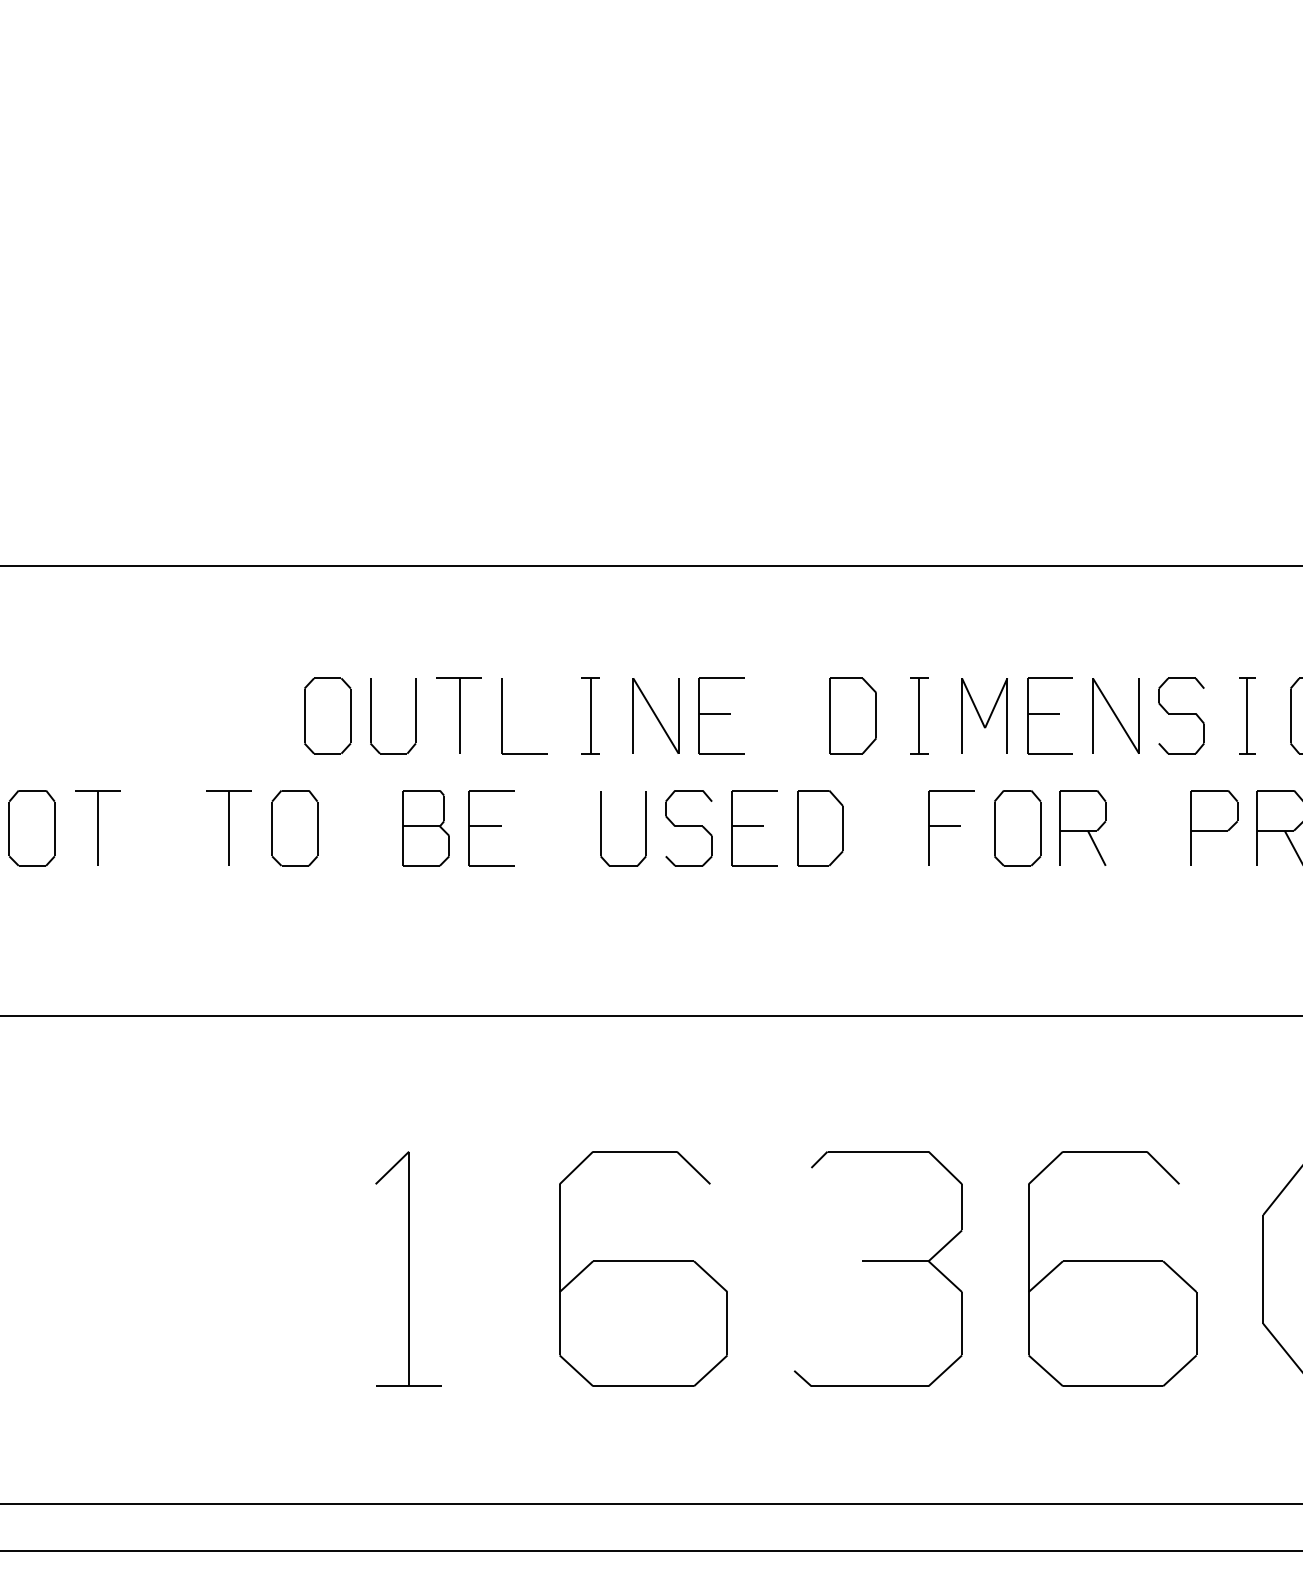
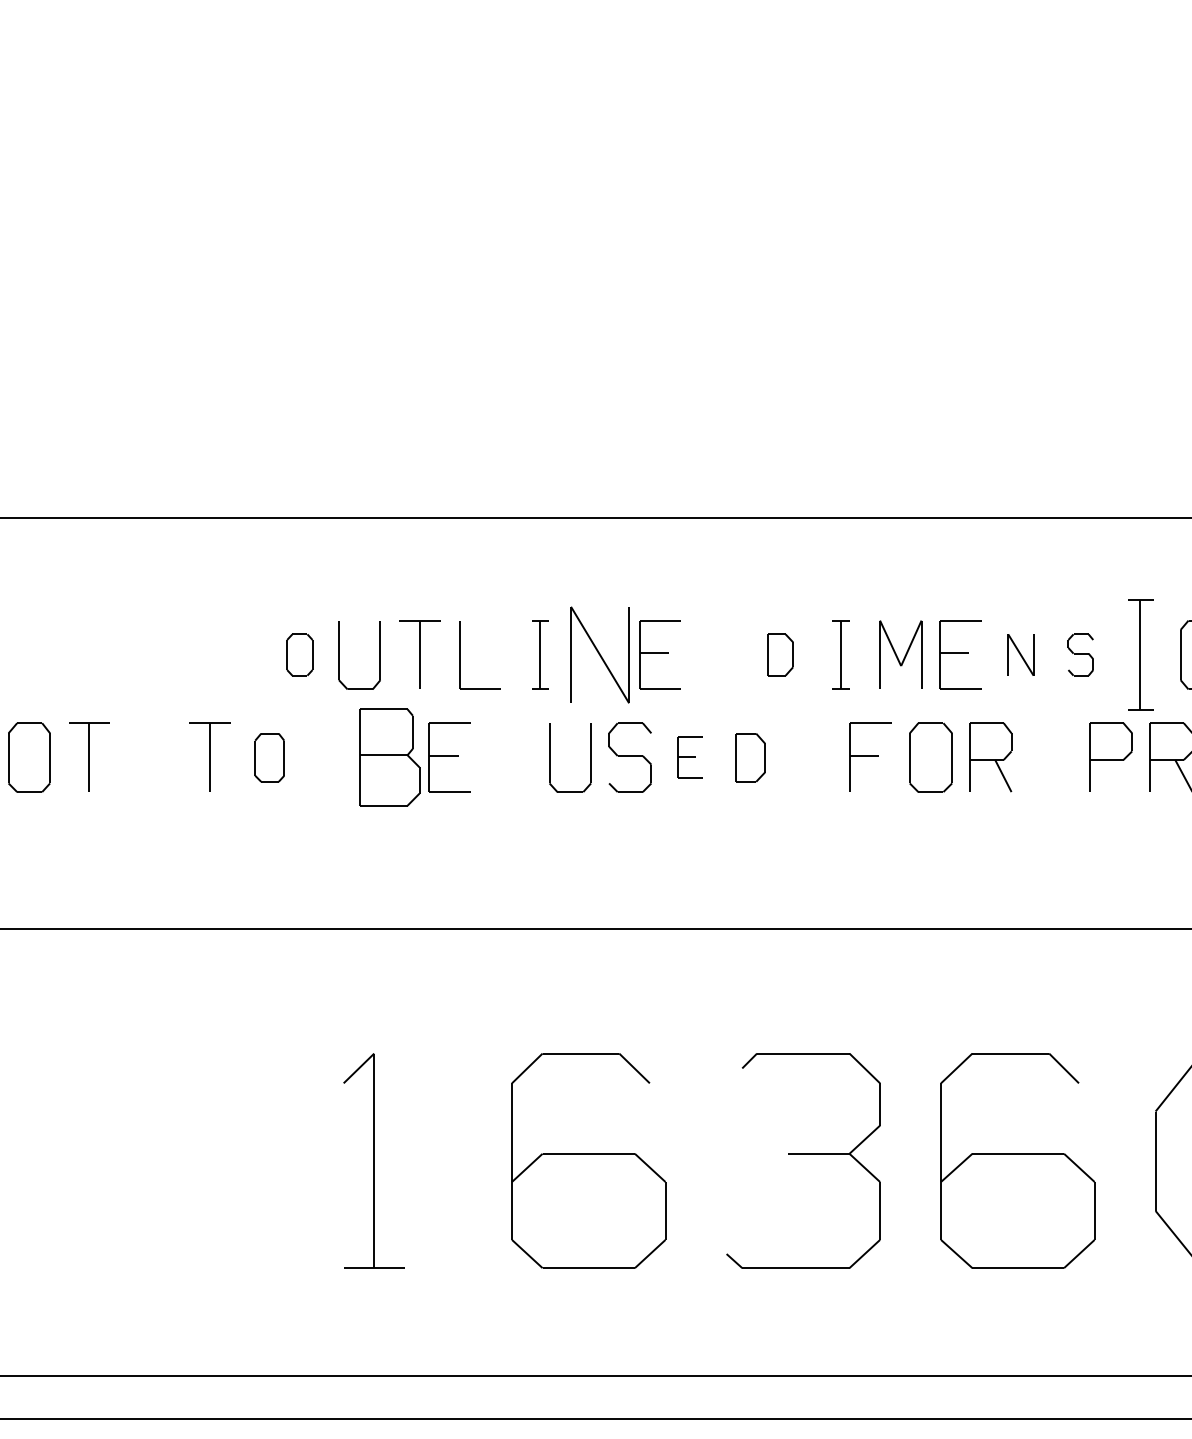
part: (327, 715) -> (299, 654), size x0.6
part: (655, 715) -> (599, 654), size x1.4
part: (852, 715) -> (779, 654), size x0.6
part: (1115, 715) -> (1020, 654), size x0.6
part: (1181, 715) -> (1080, 654), size x0.6
part: (1247, 715) -> (1141, 654), size x1.6
part: (294, 828) -> (269, 757), size x0.7
part: (425, 828) -> (389, 757), size x1.4
part: (754, 828) -> (690, 757), size x0.6
part: (820, 828) -> (750, 757), size x0.7

